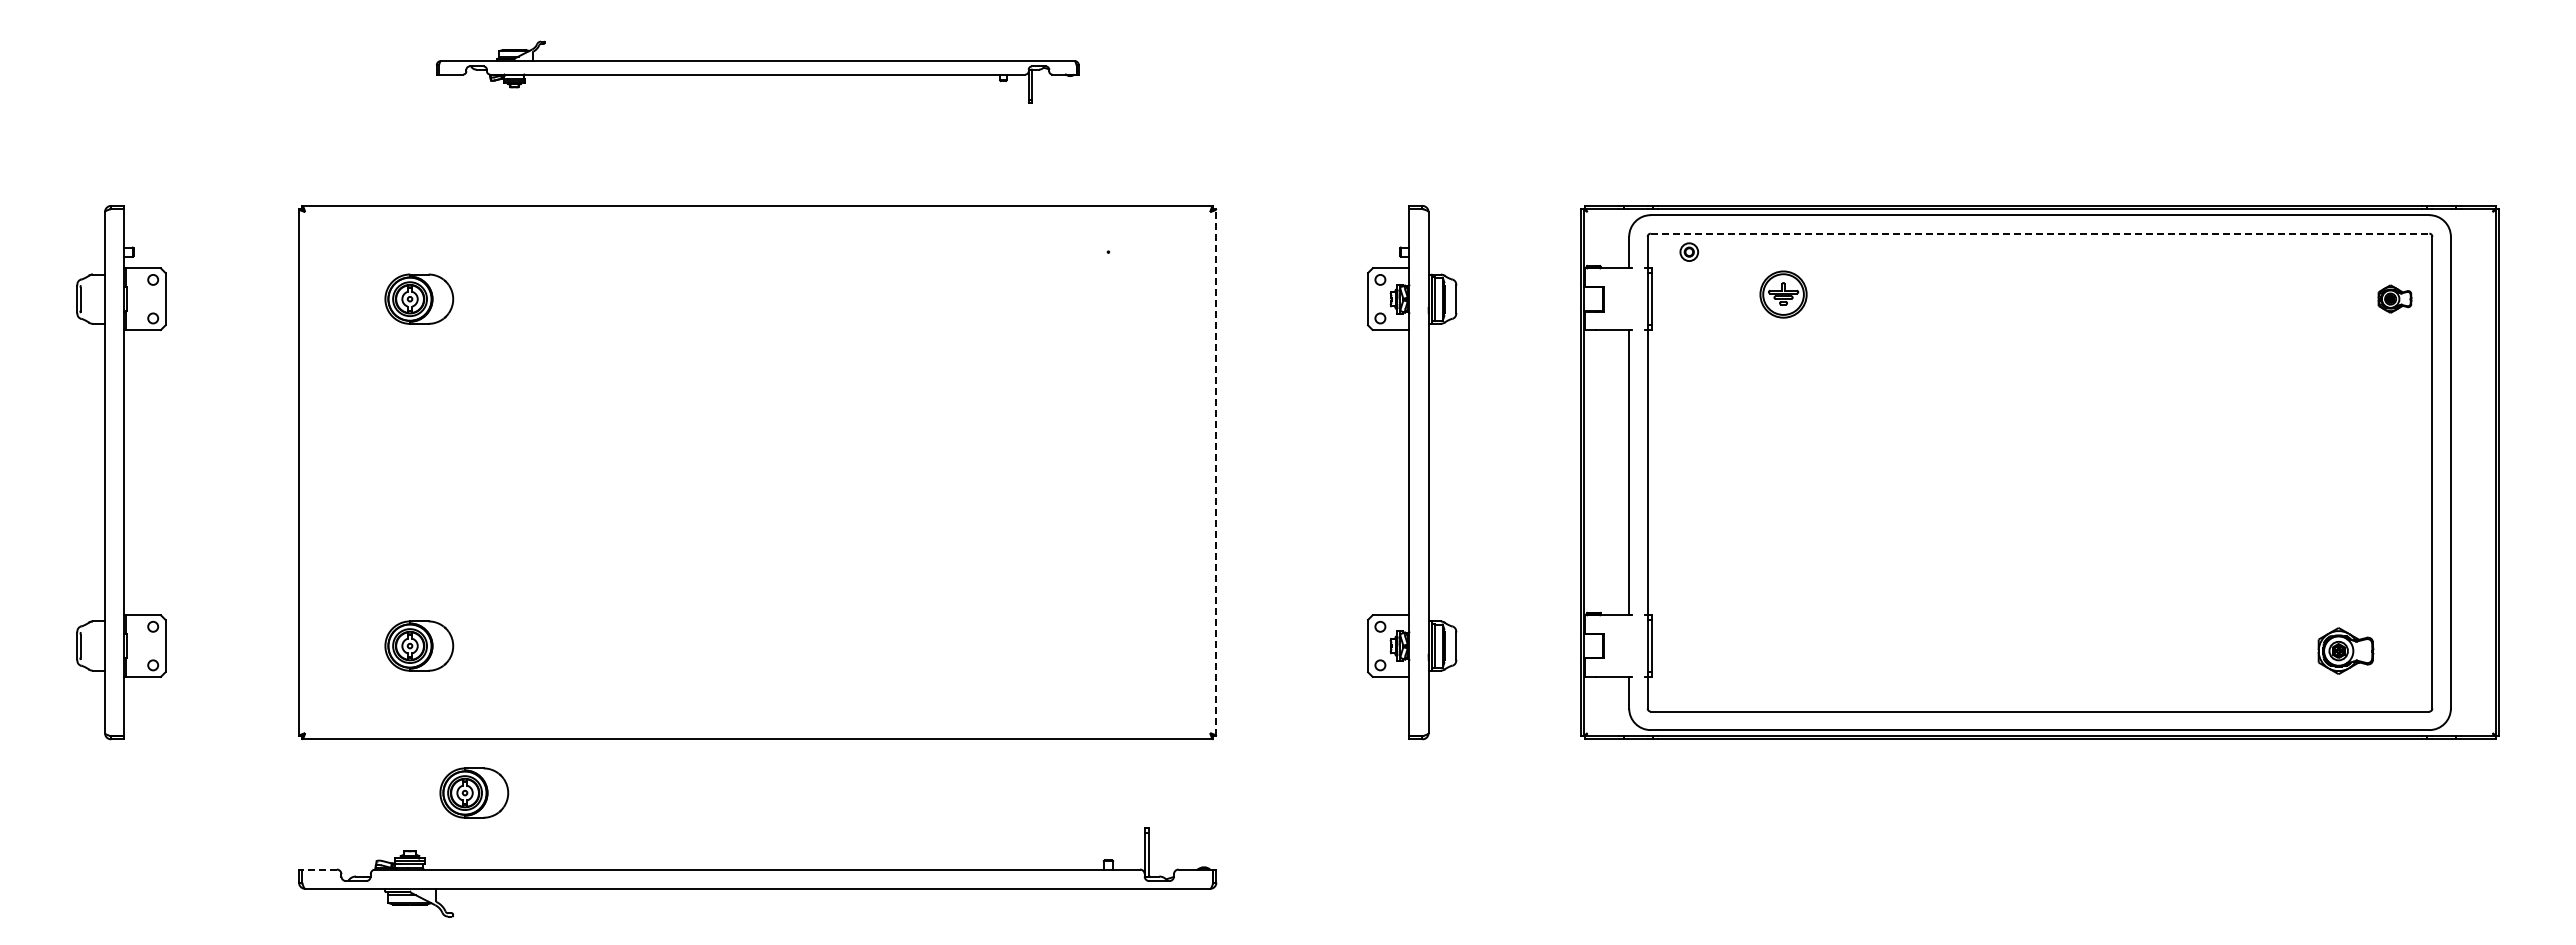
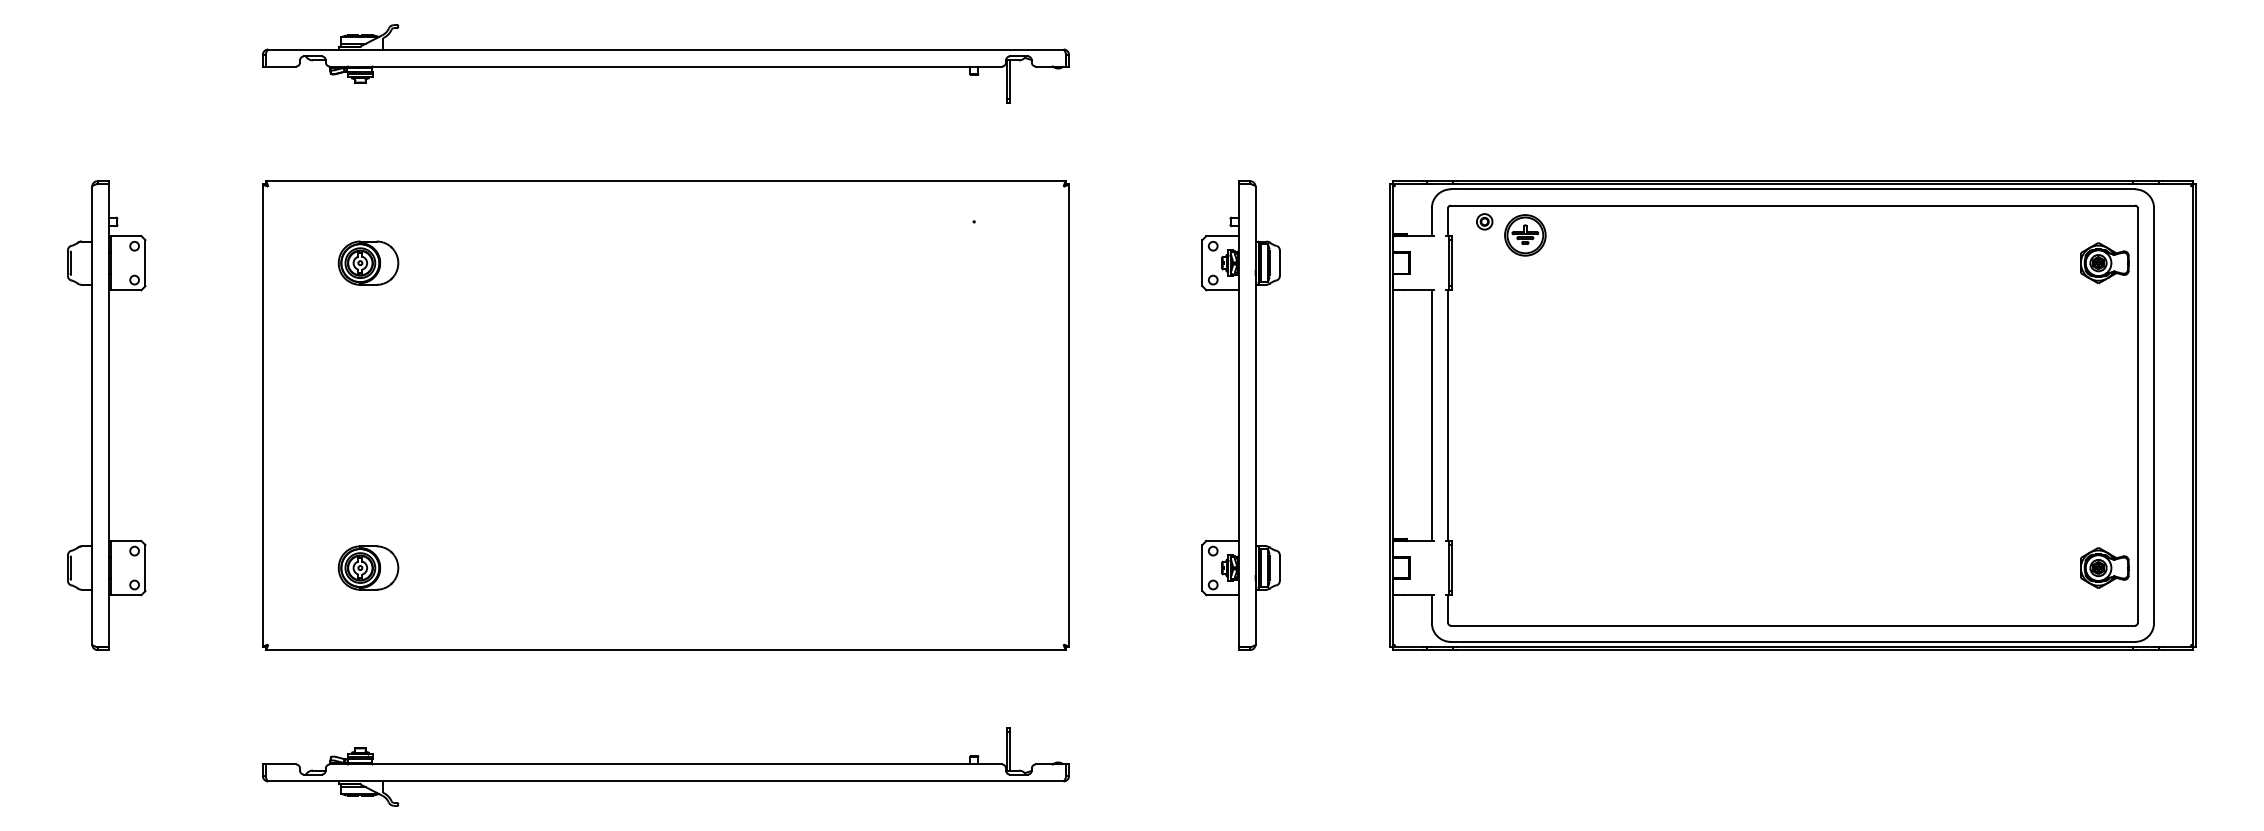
part: (757, 72) -> (665, 63), size x1.43
line: (2040, 233) -> (1793, 205), dashed -> solid
part: (1783, 294) -> (1525, 235), moved
part: (2394, 298) -> (2104, 262), size x1.67
line: (1216, 472) -> (1069, 415), dashed -> solid
part: (2345, 650) -> (2104, 567), moved
part: (474, 792) -> (417, 696), removed
line: (319, 869) -> (280, 764), dashed -> solid

